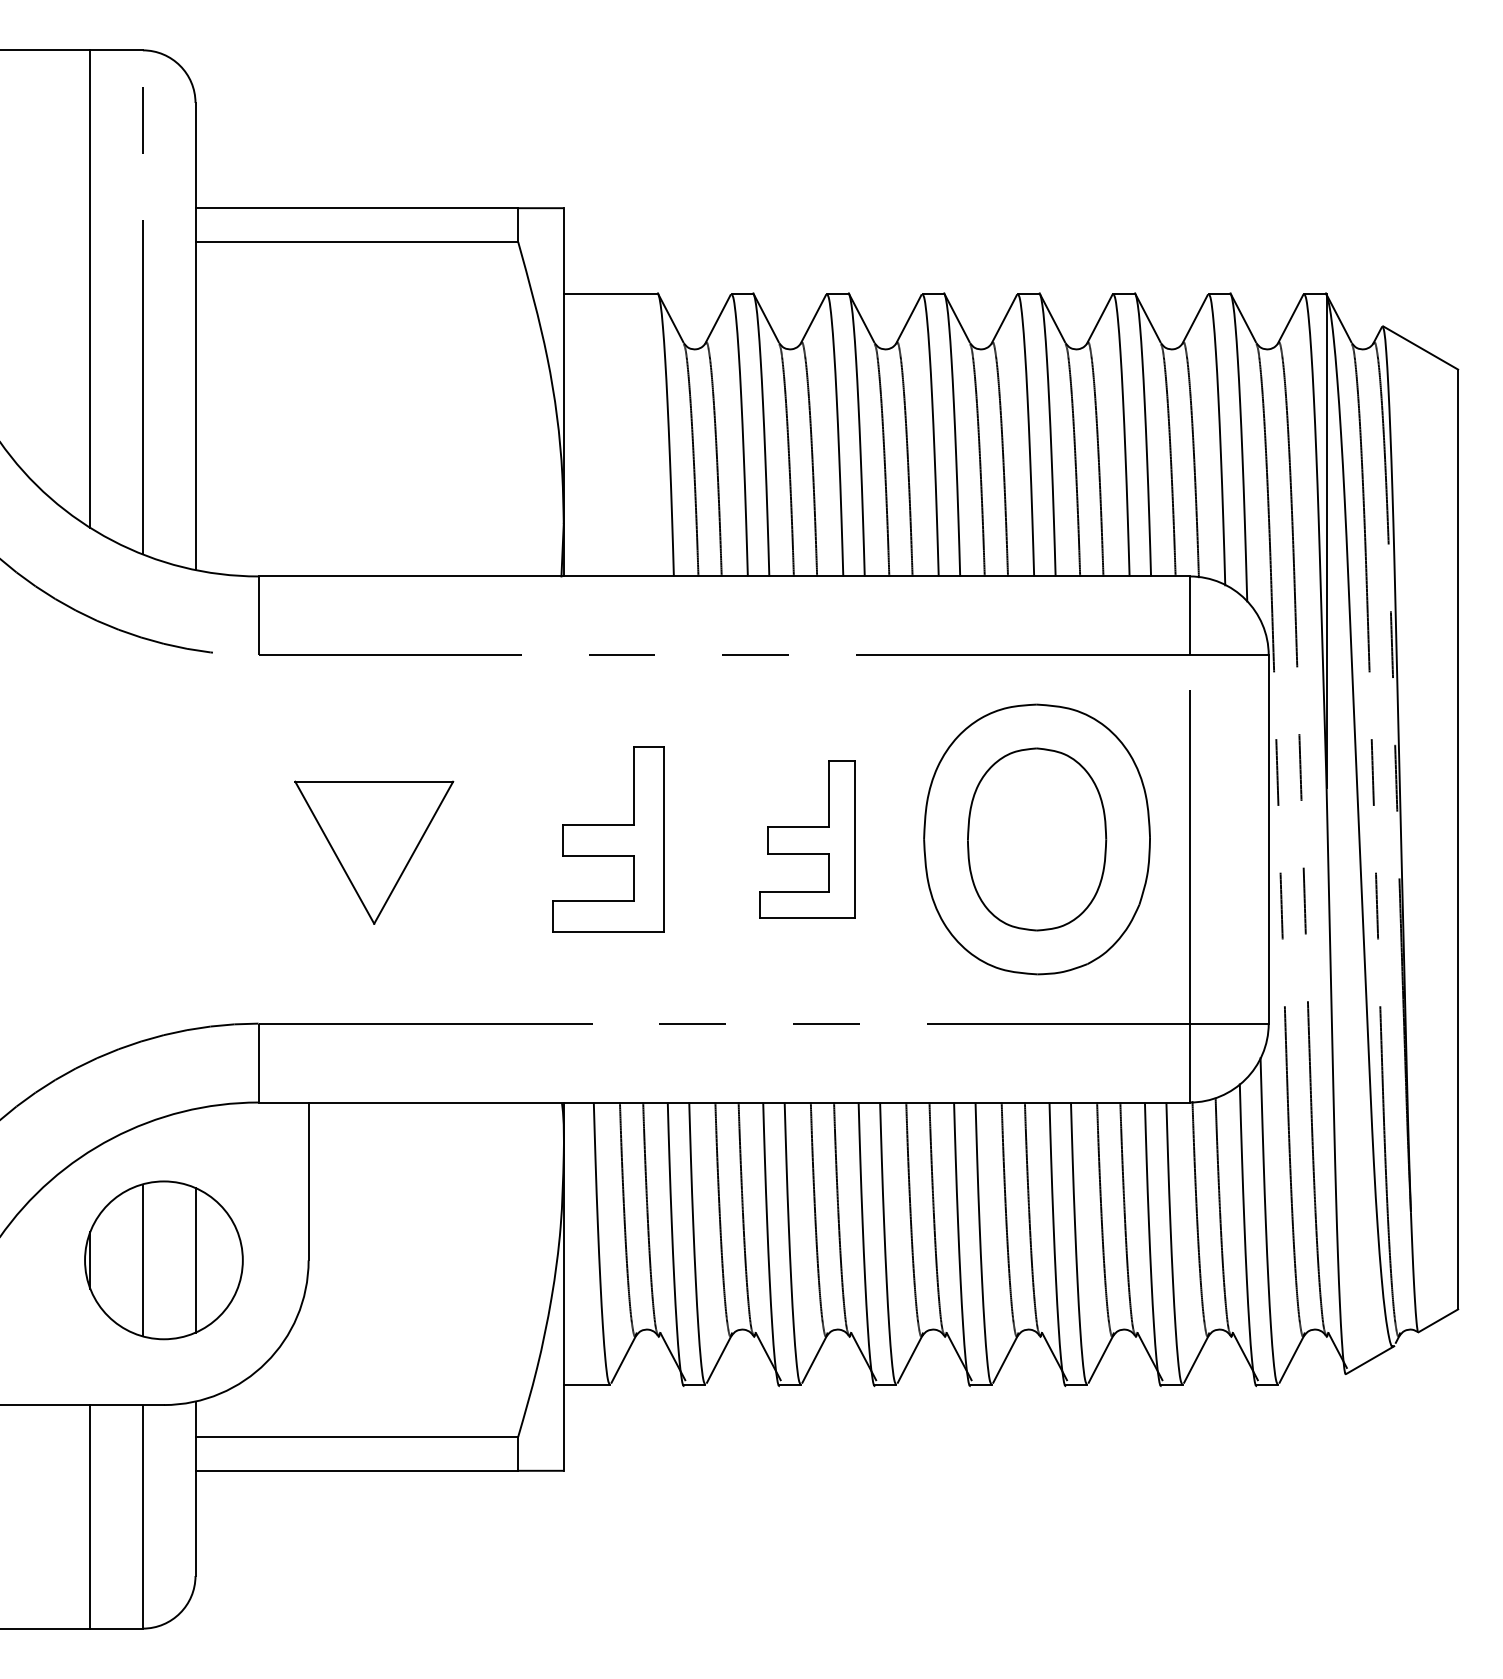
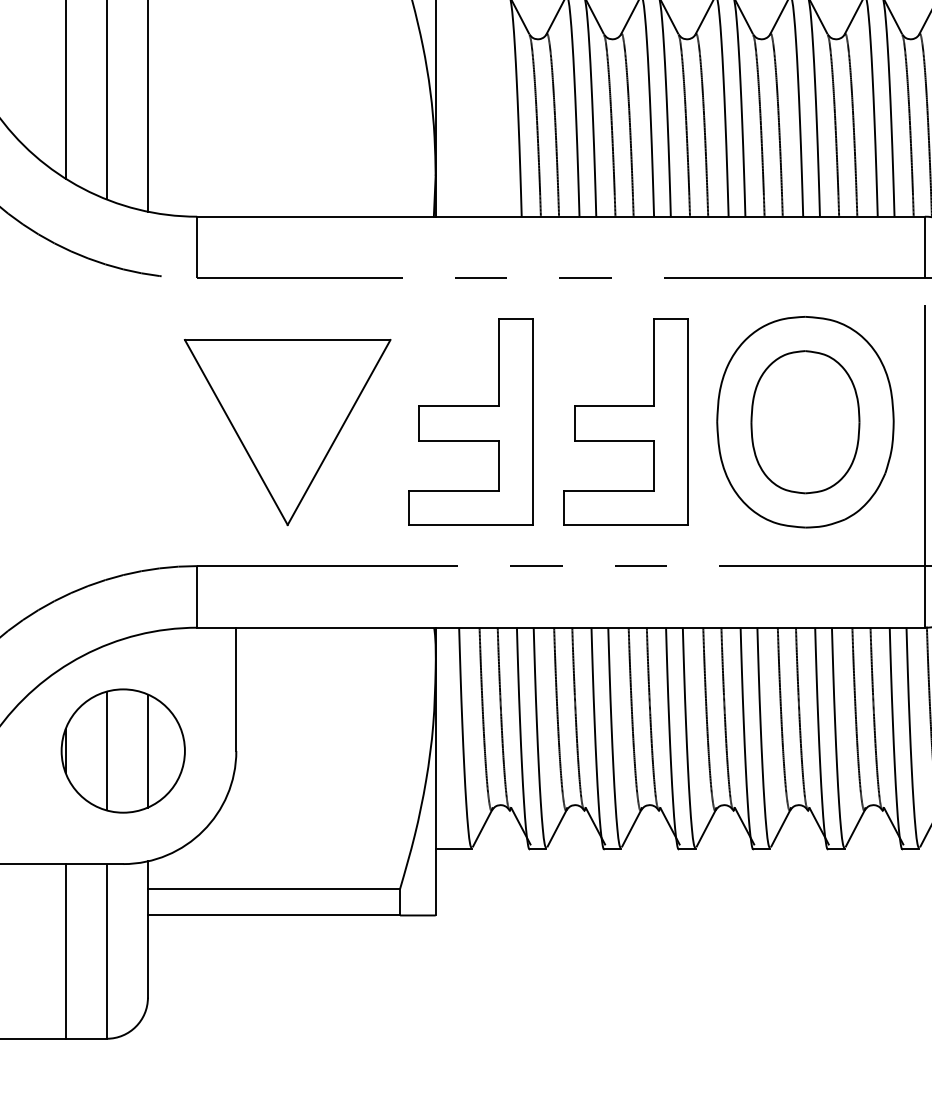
part: (608, 839) -> (470, 422), size x1.43
part: (807, 839) -> (626, 422), size x1.67
part: (373, 852) -> (287, 432), size x1.67

